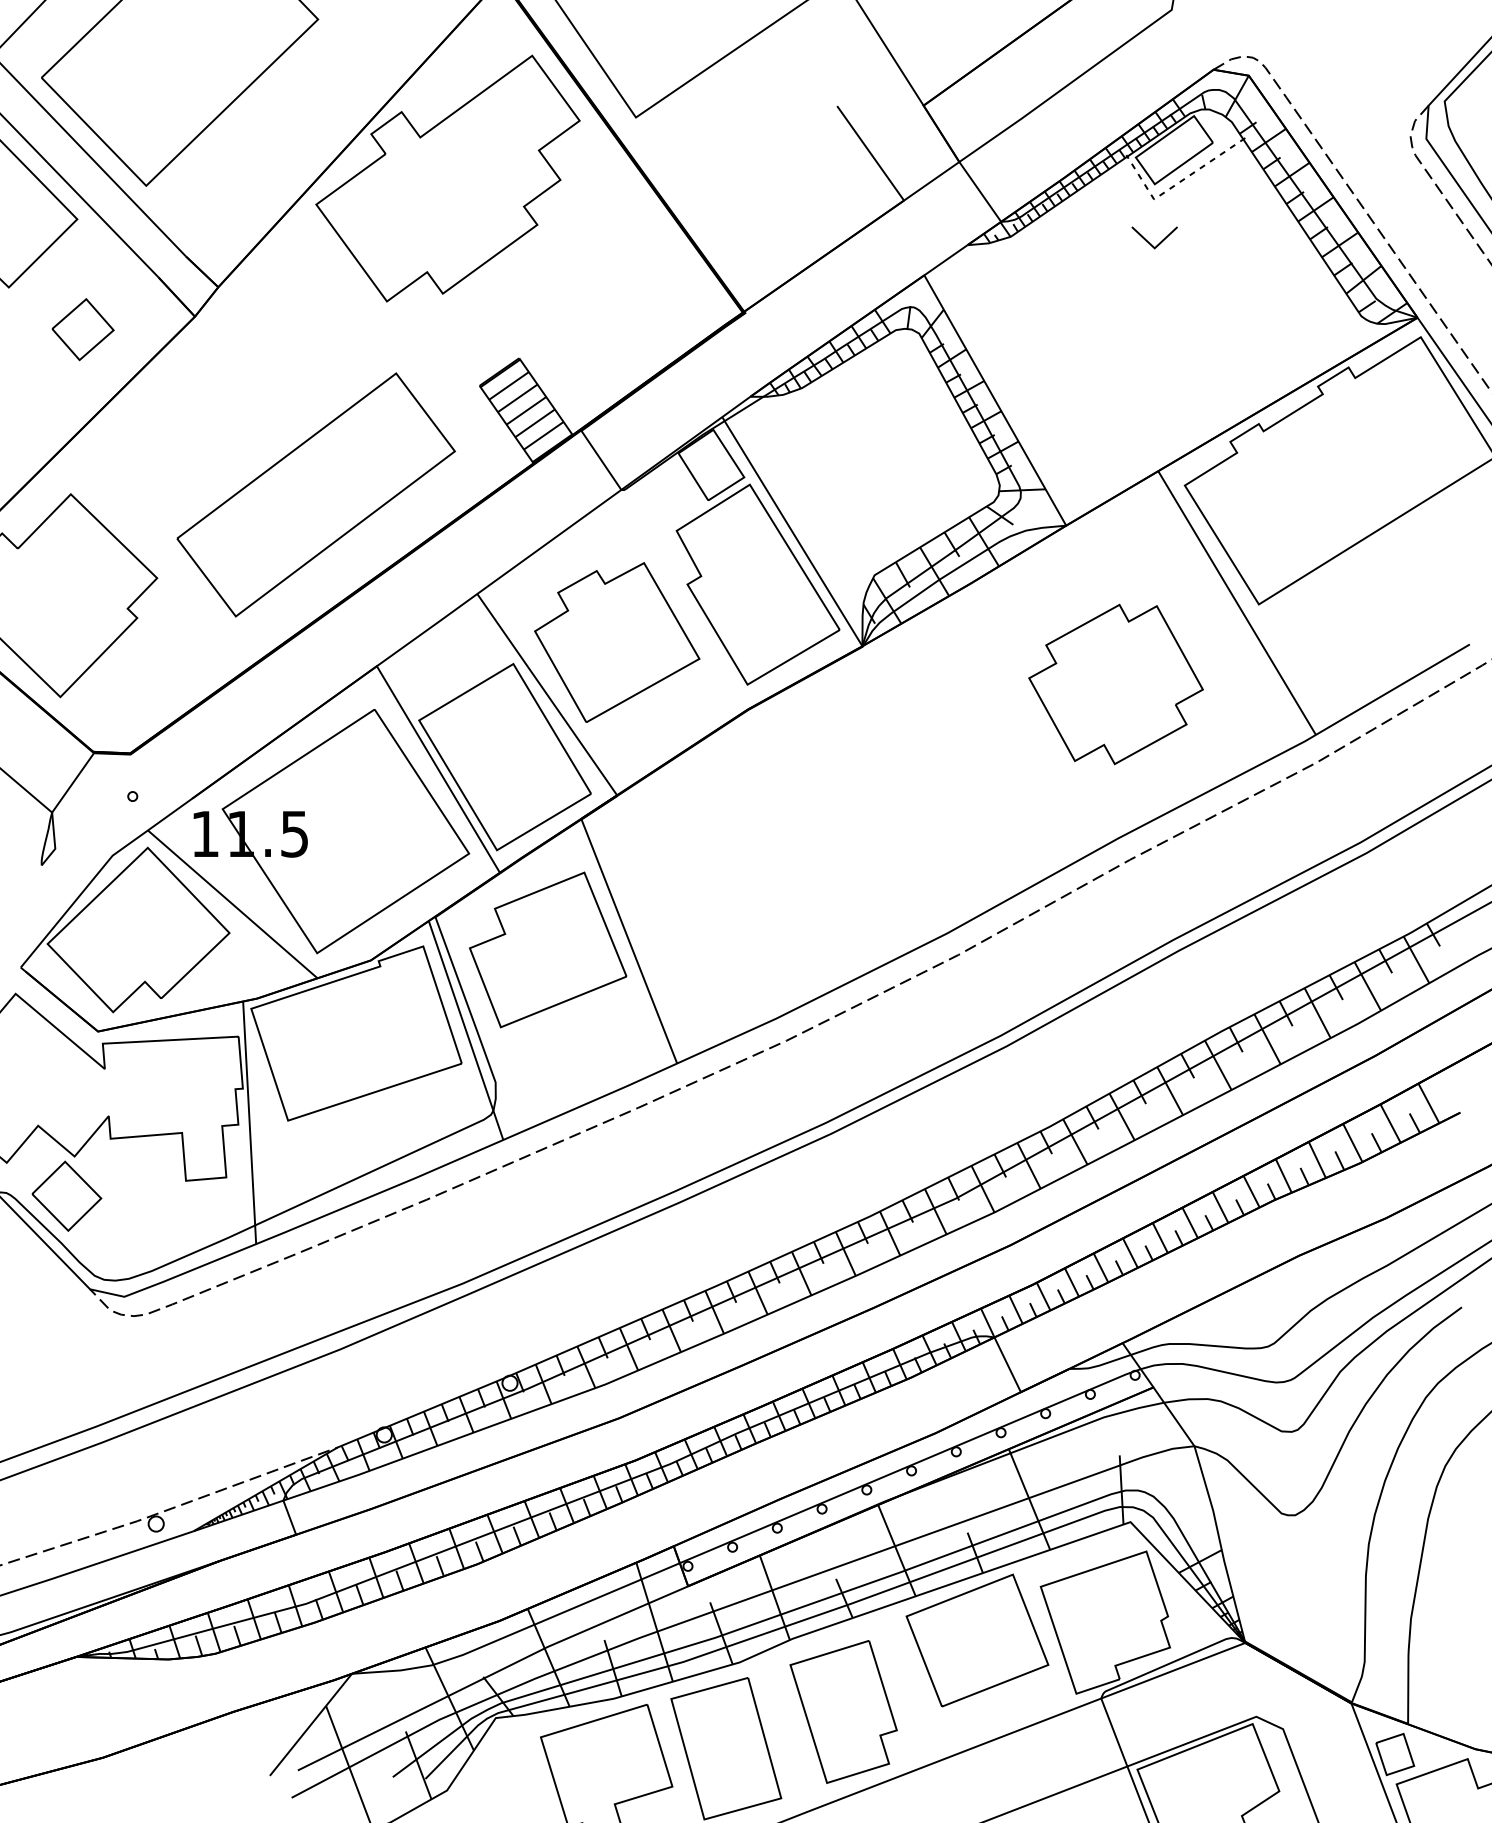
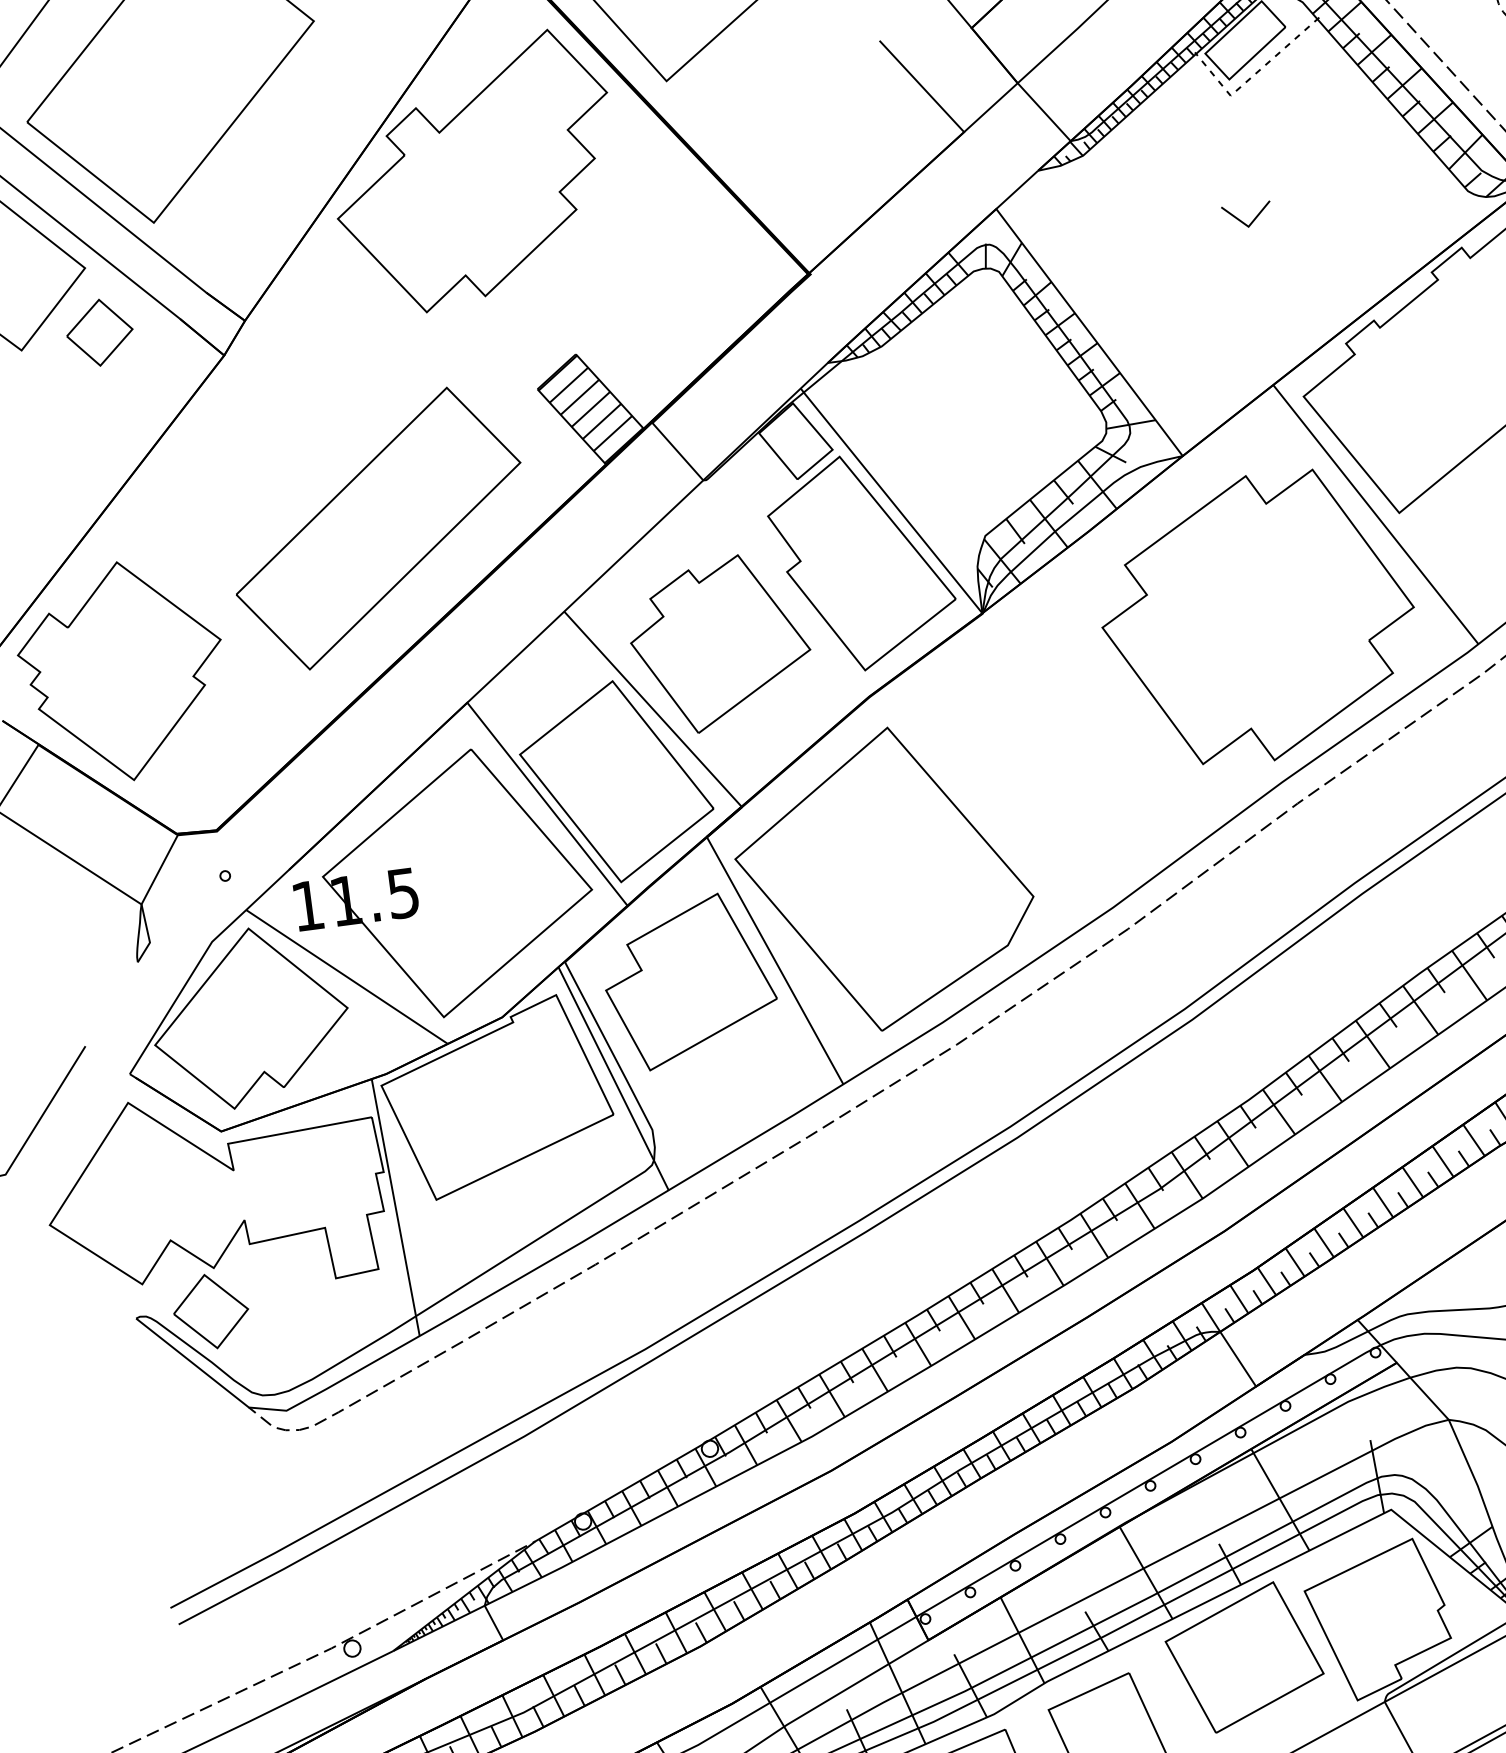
part: (1151, 243) -> (1244, 222), moved
part: (82, 329) -> (99, 332), moved
part: (1115, 684) -> (1257, 618), size x1.67
part: (740, 879) -> (885, 879), added

